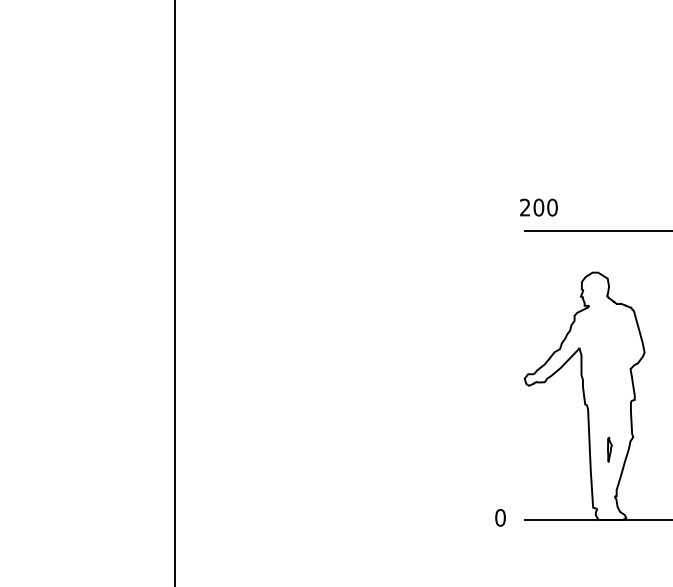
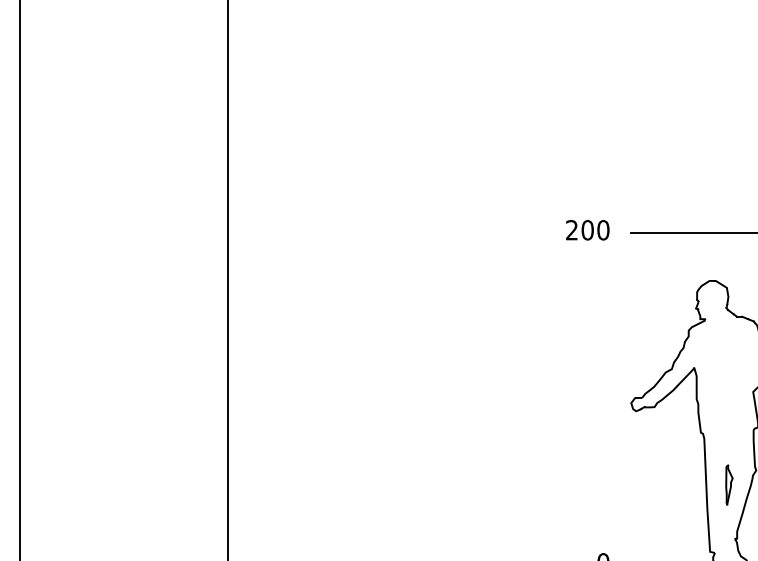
text: (538, 207) -> (587, 230), moved
part: (609, 449) -> (728, 484), size x1.43

